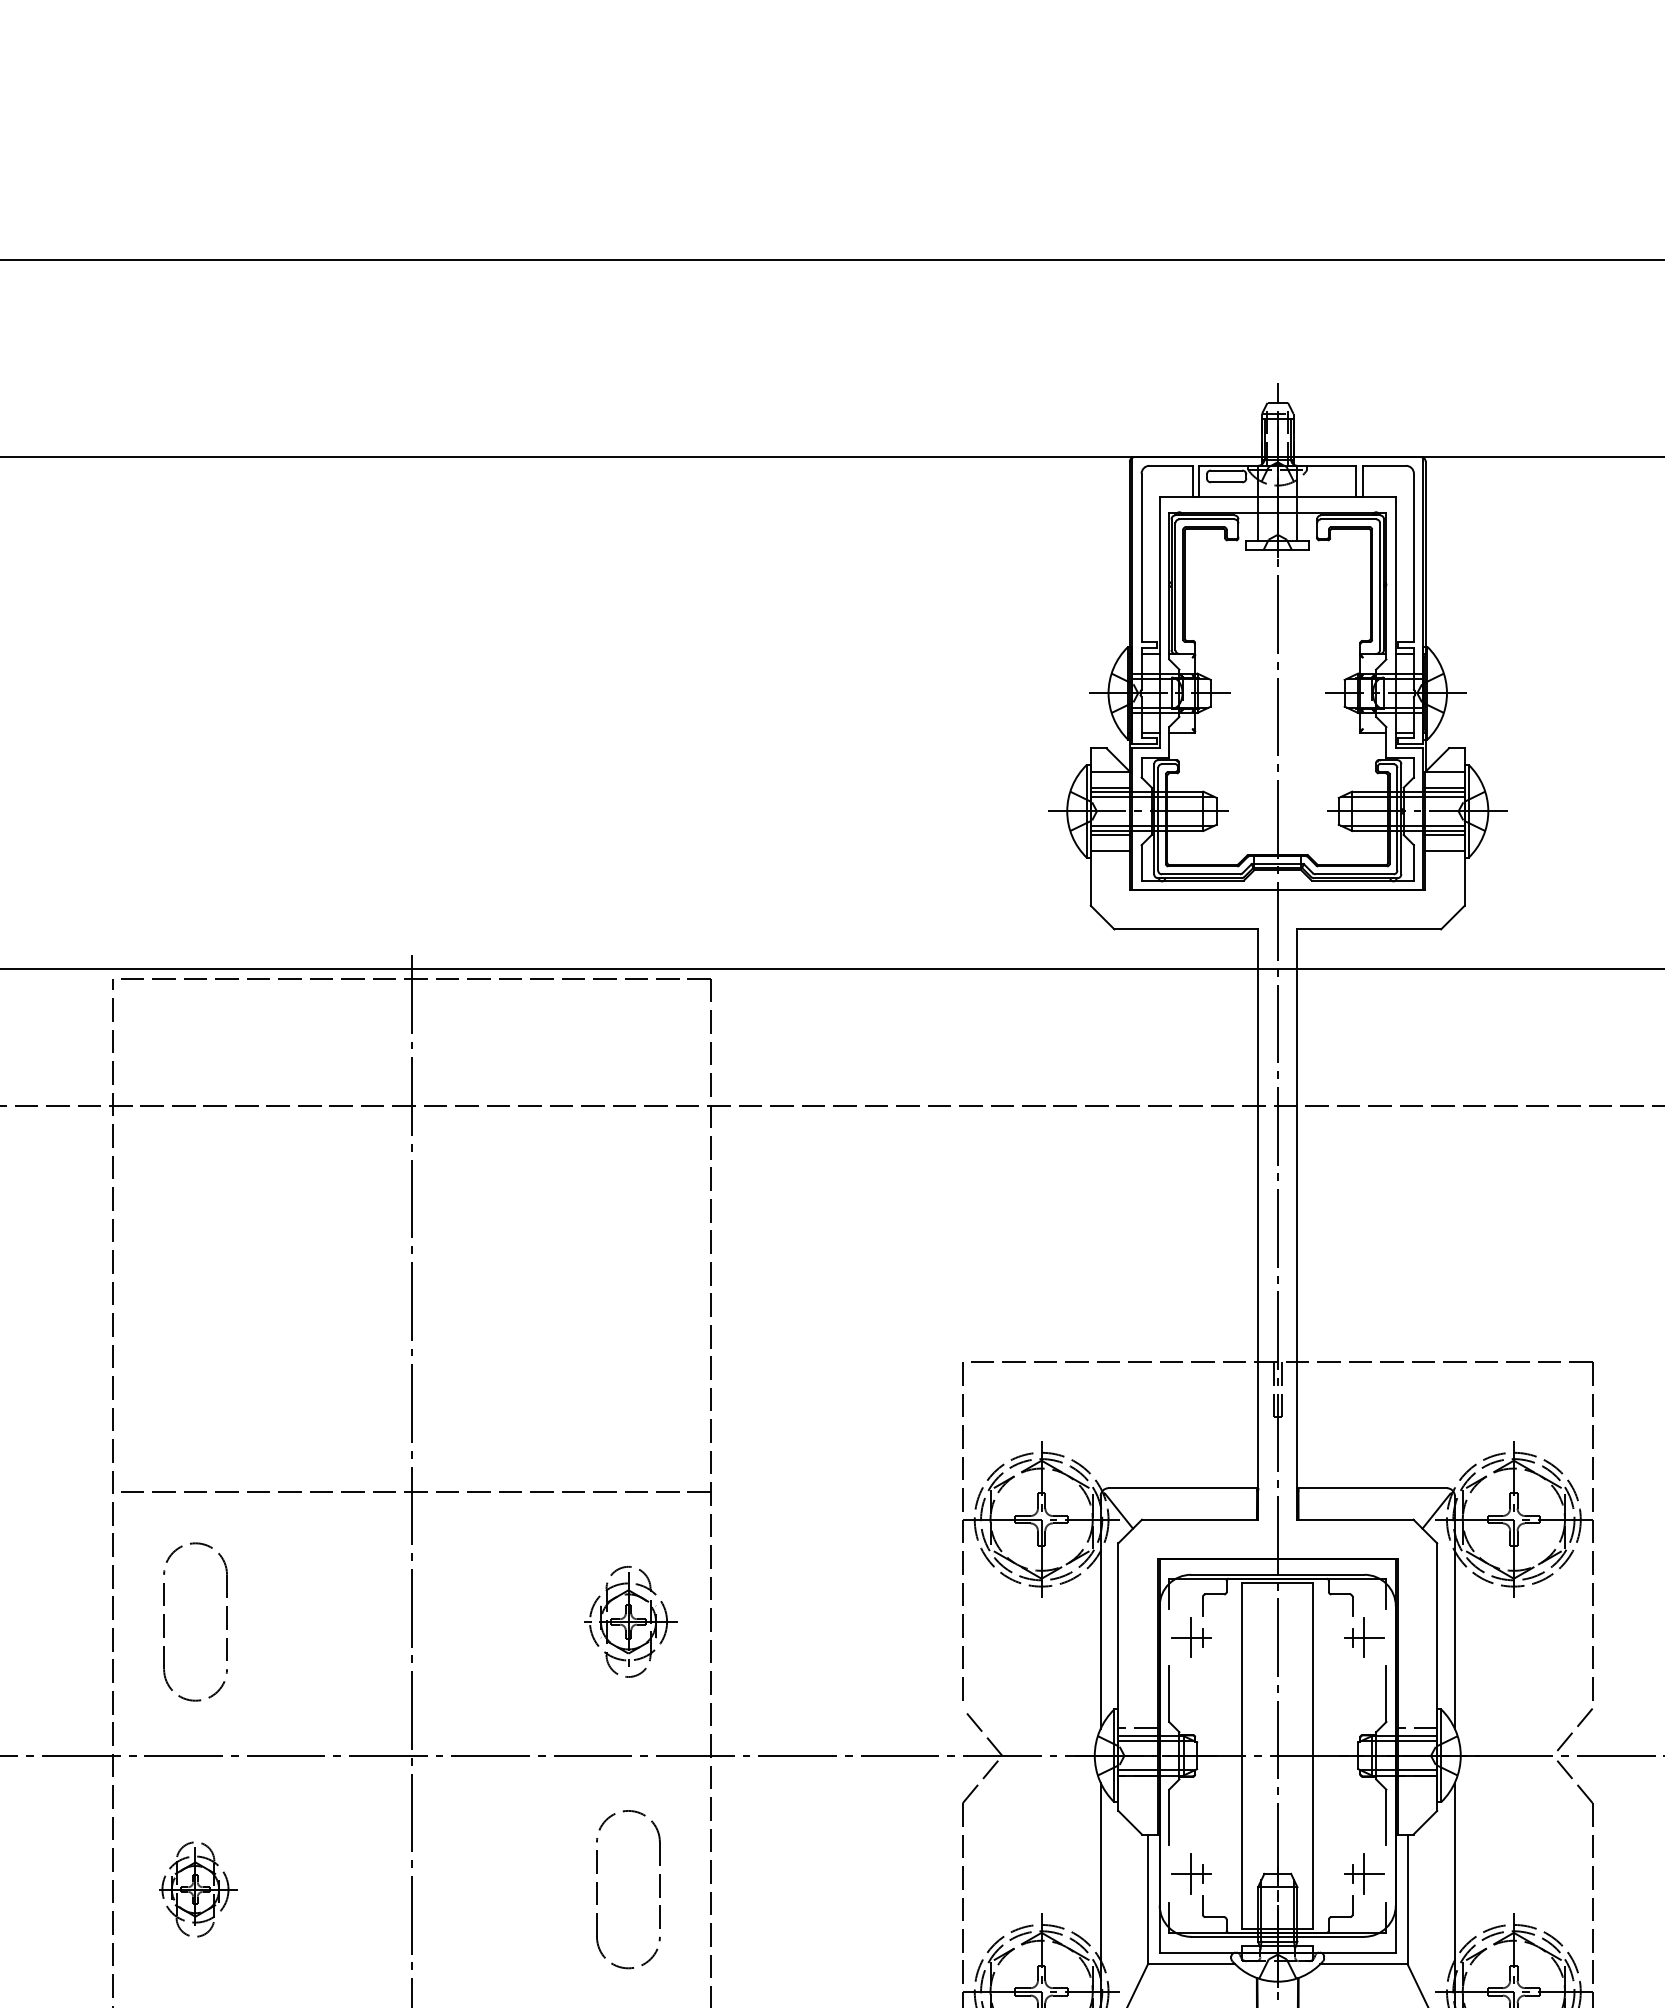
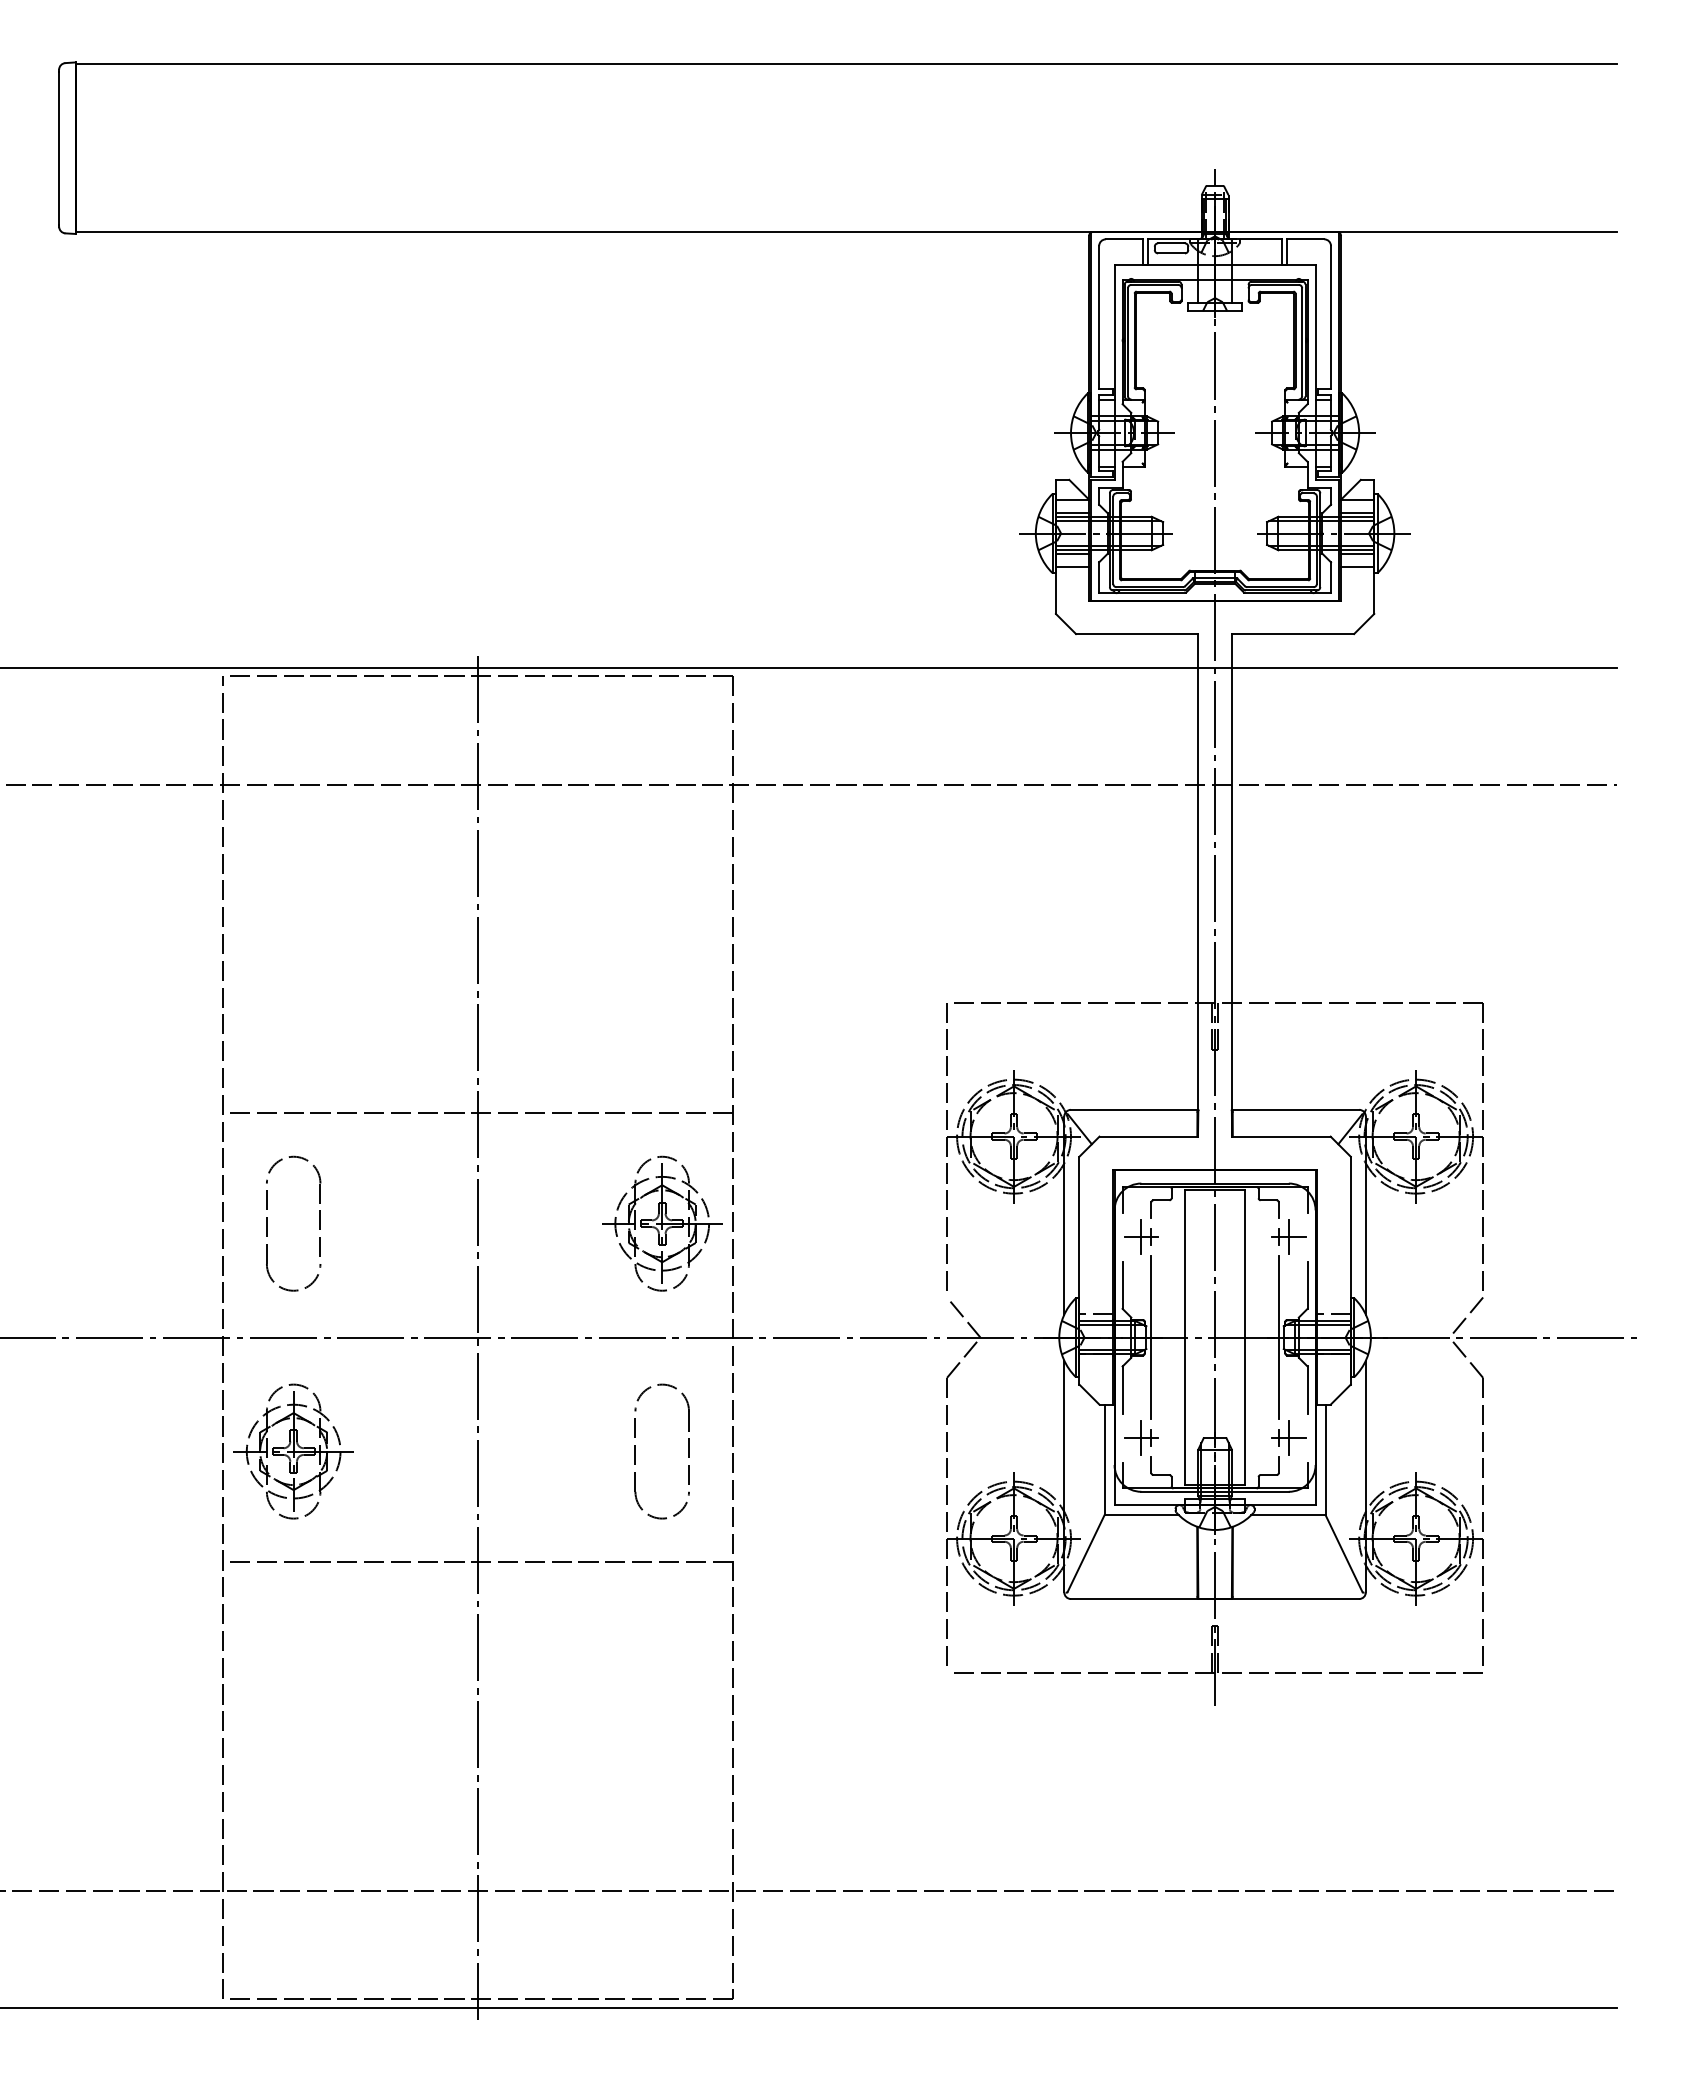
part: (628, 1621) -> (662, 1223), size x1.43
line: (1203, 1755) -> (1151, 1337), added
line: (1352, 1755) -> (1278, 1337), added
part: (195, 1889) -> (293, 1451), size x1.67

